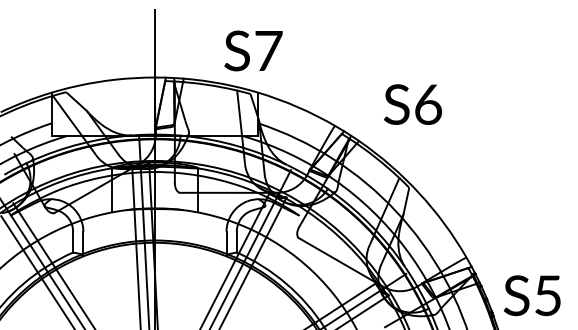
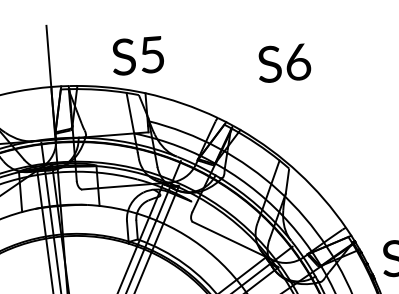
text: (268, 51) -> (152, 55), S7 -> S5
text: (412, 104) -> (283, 63), moved

